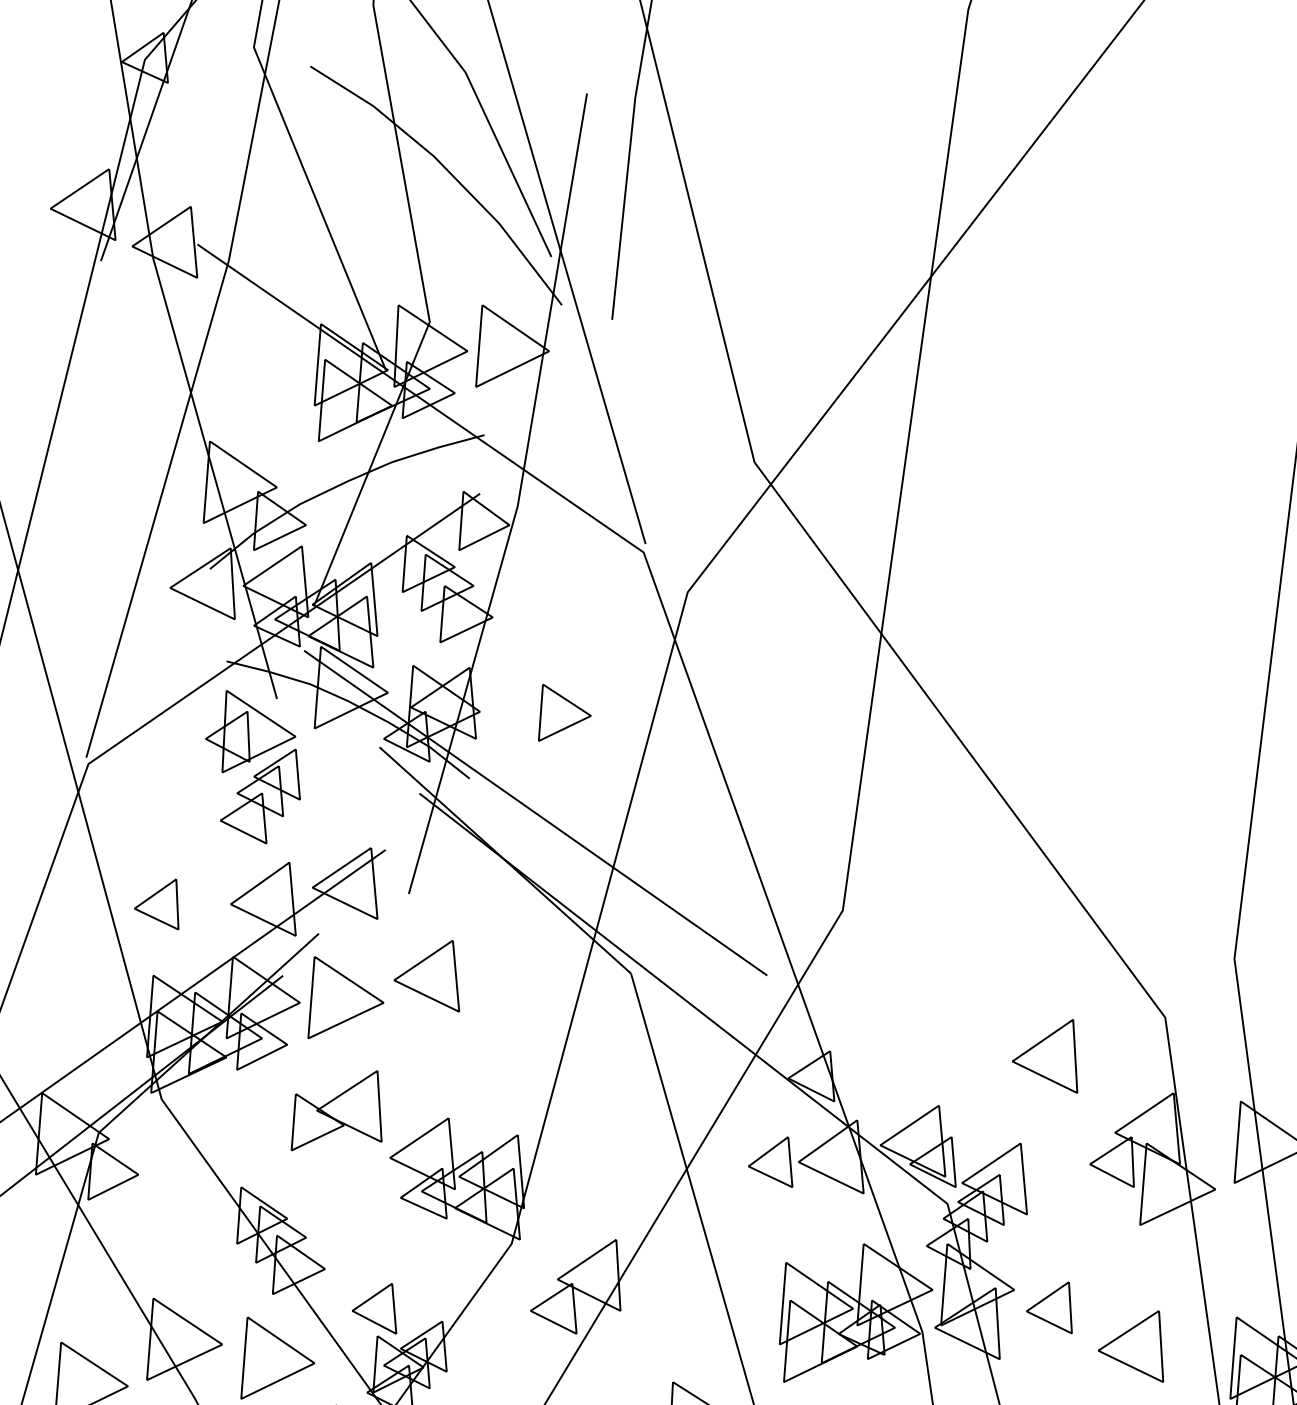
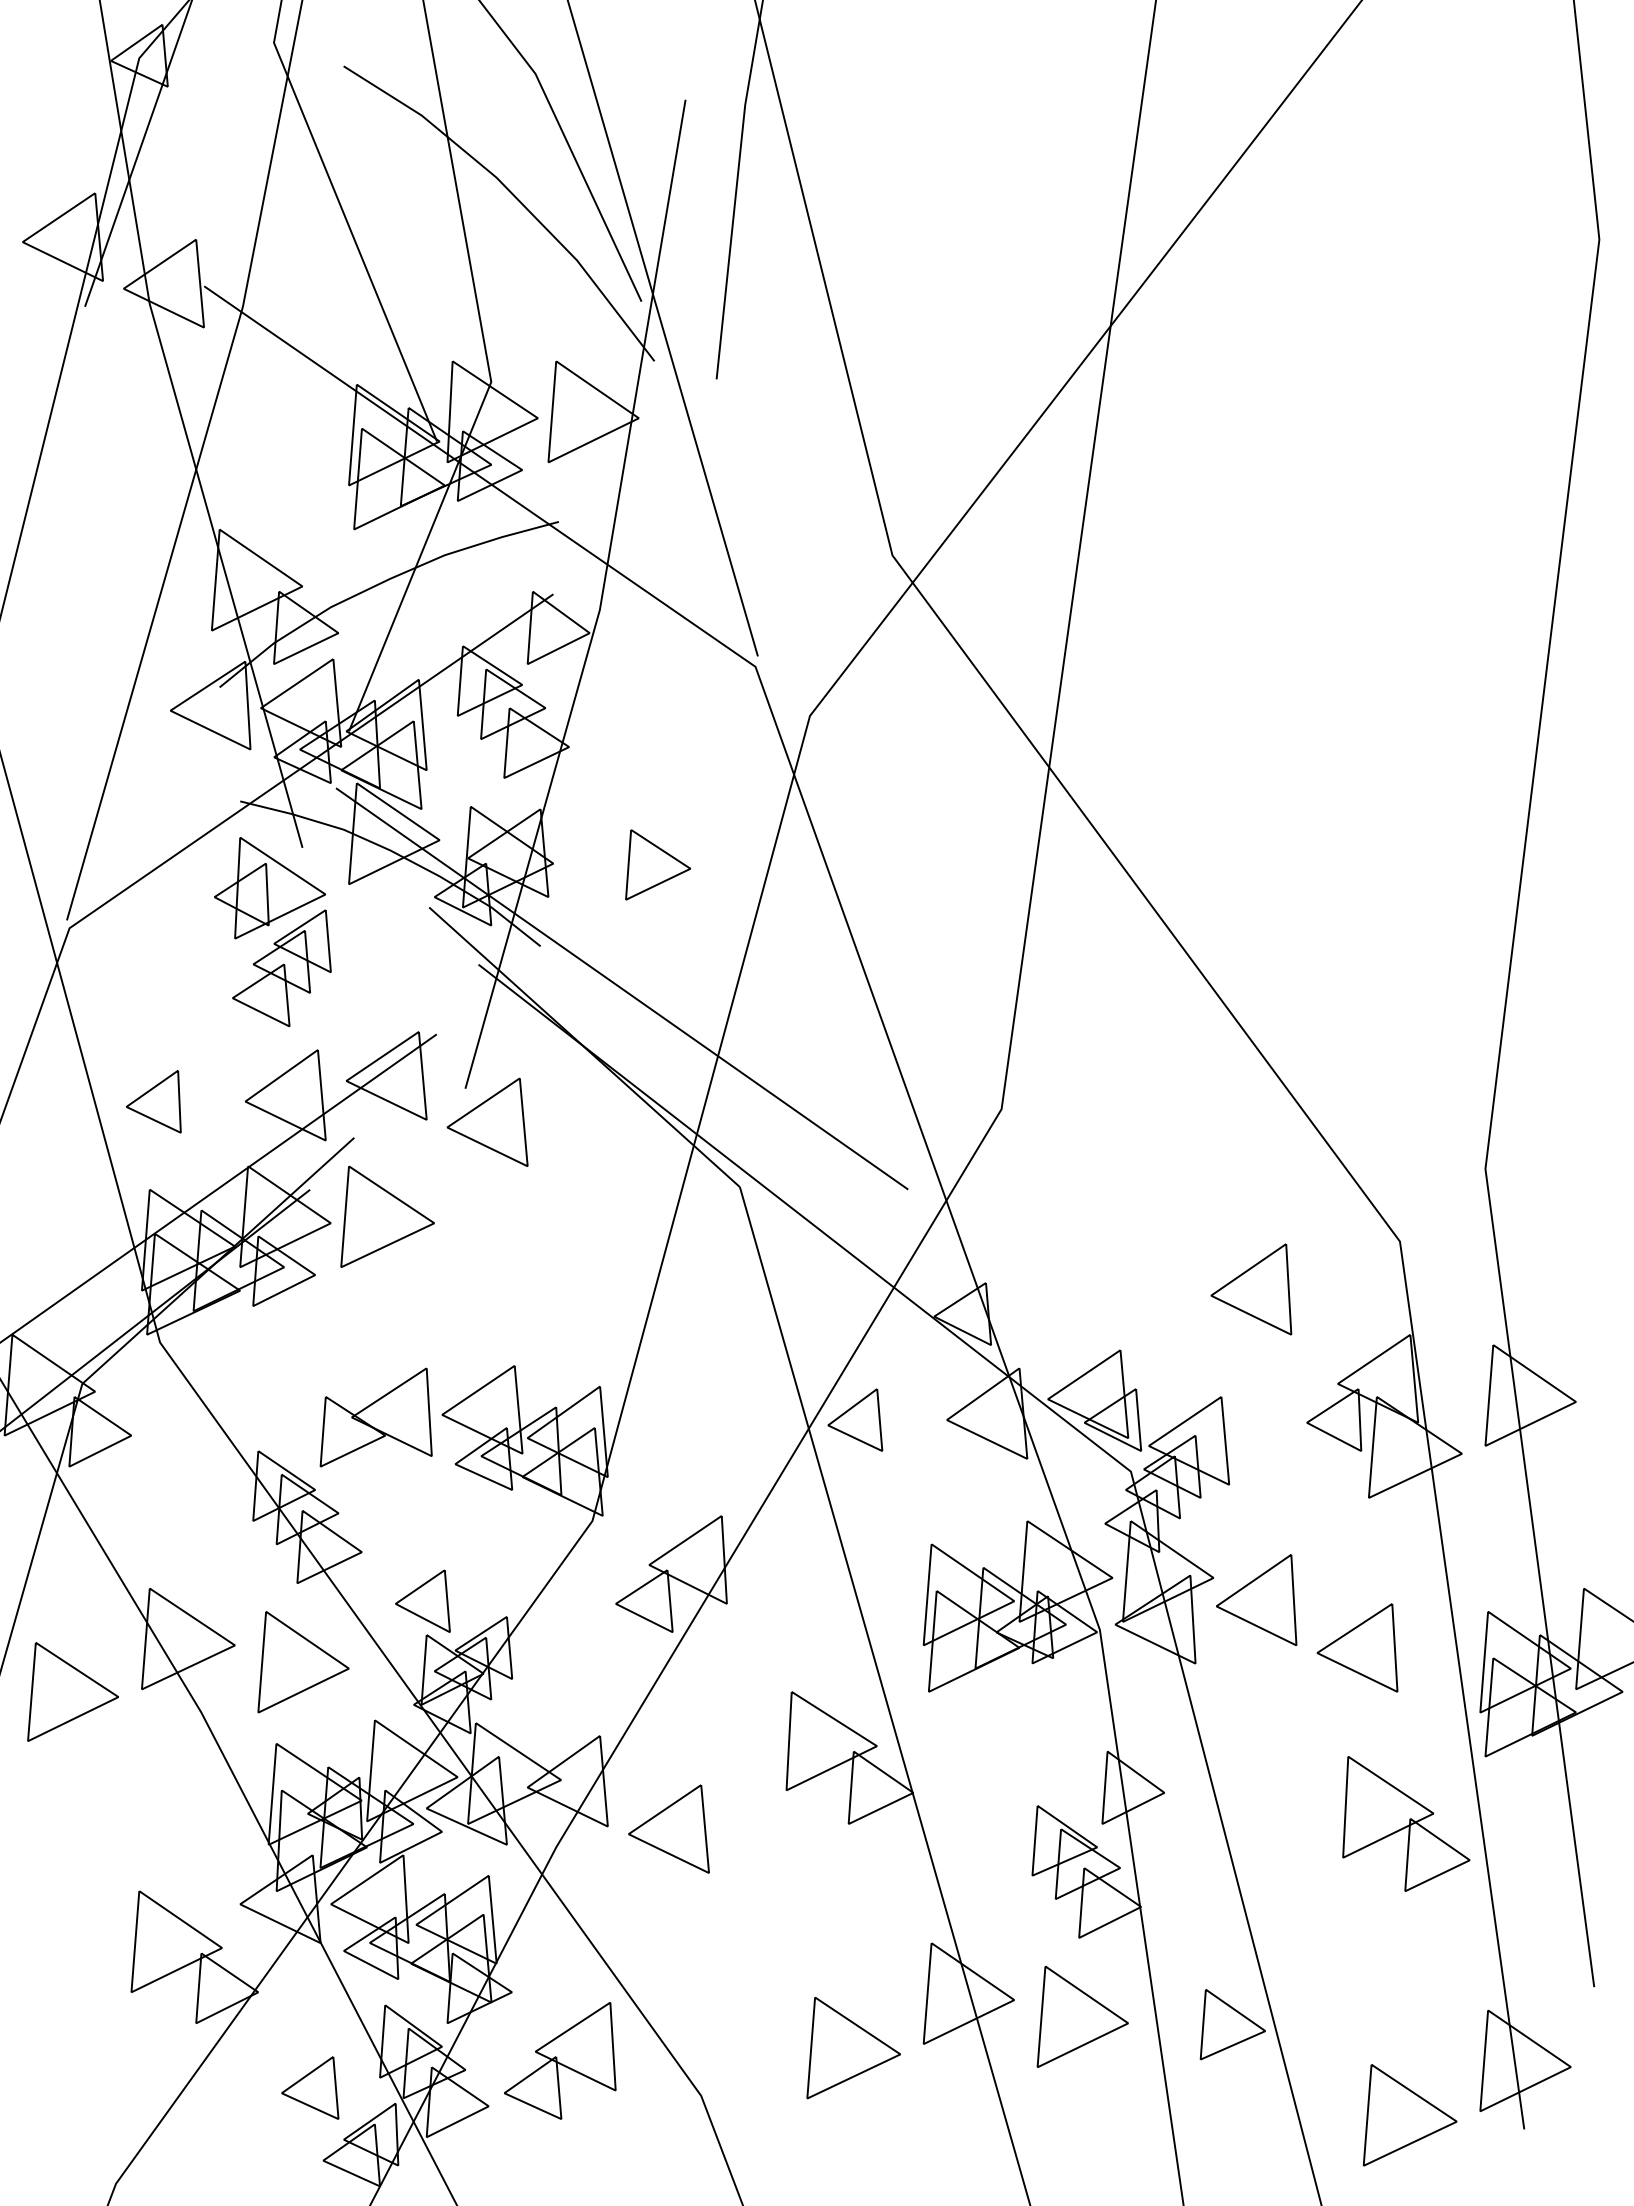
part: (426, 975) -> (487, 1121), moved
part: (336, 1110) -> (375, 1417), moved
part: (770, 1161) -> (855, 1419), moved
part: (1049, 1307) -> (1256, 1599), size x1.43

